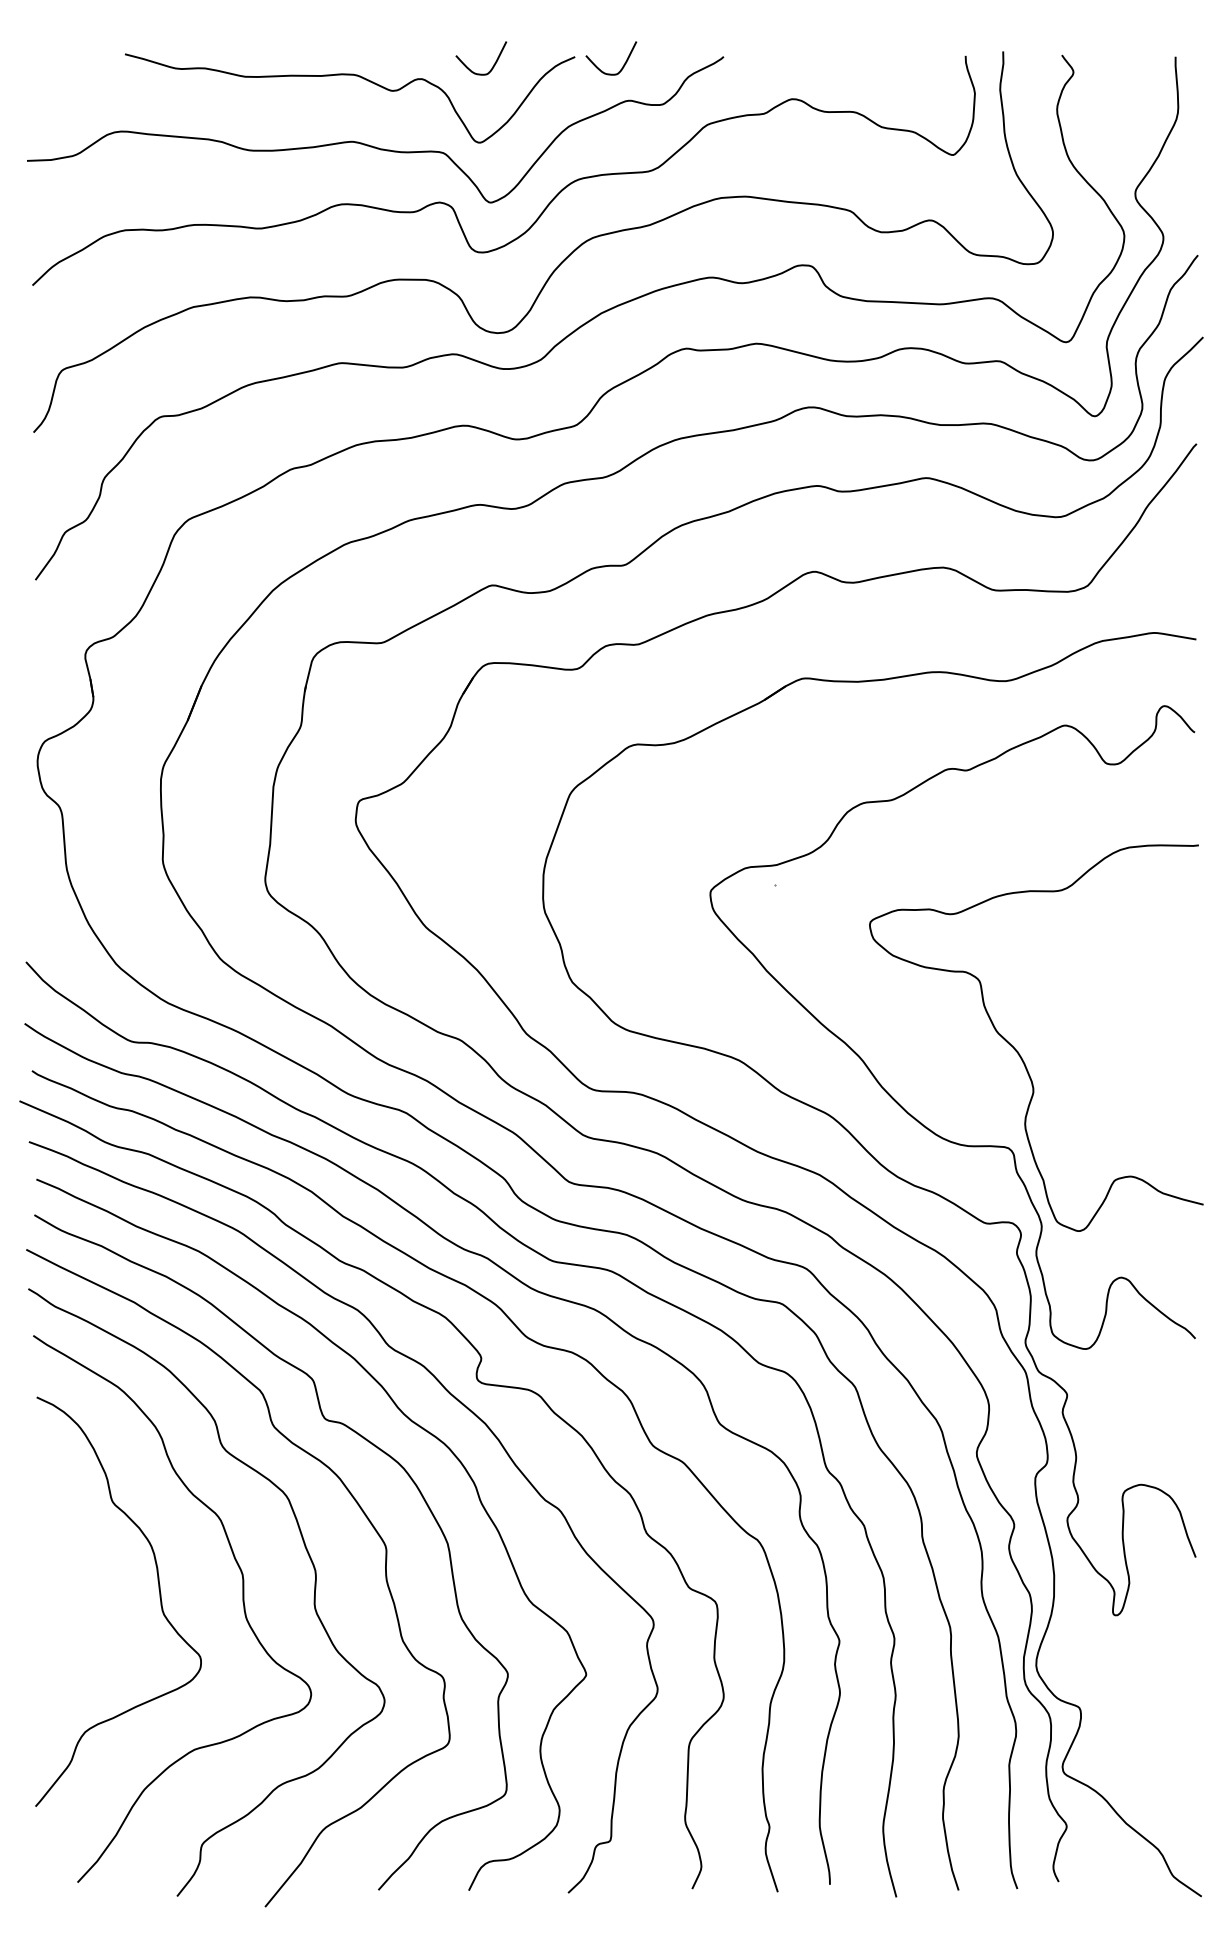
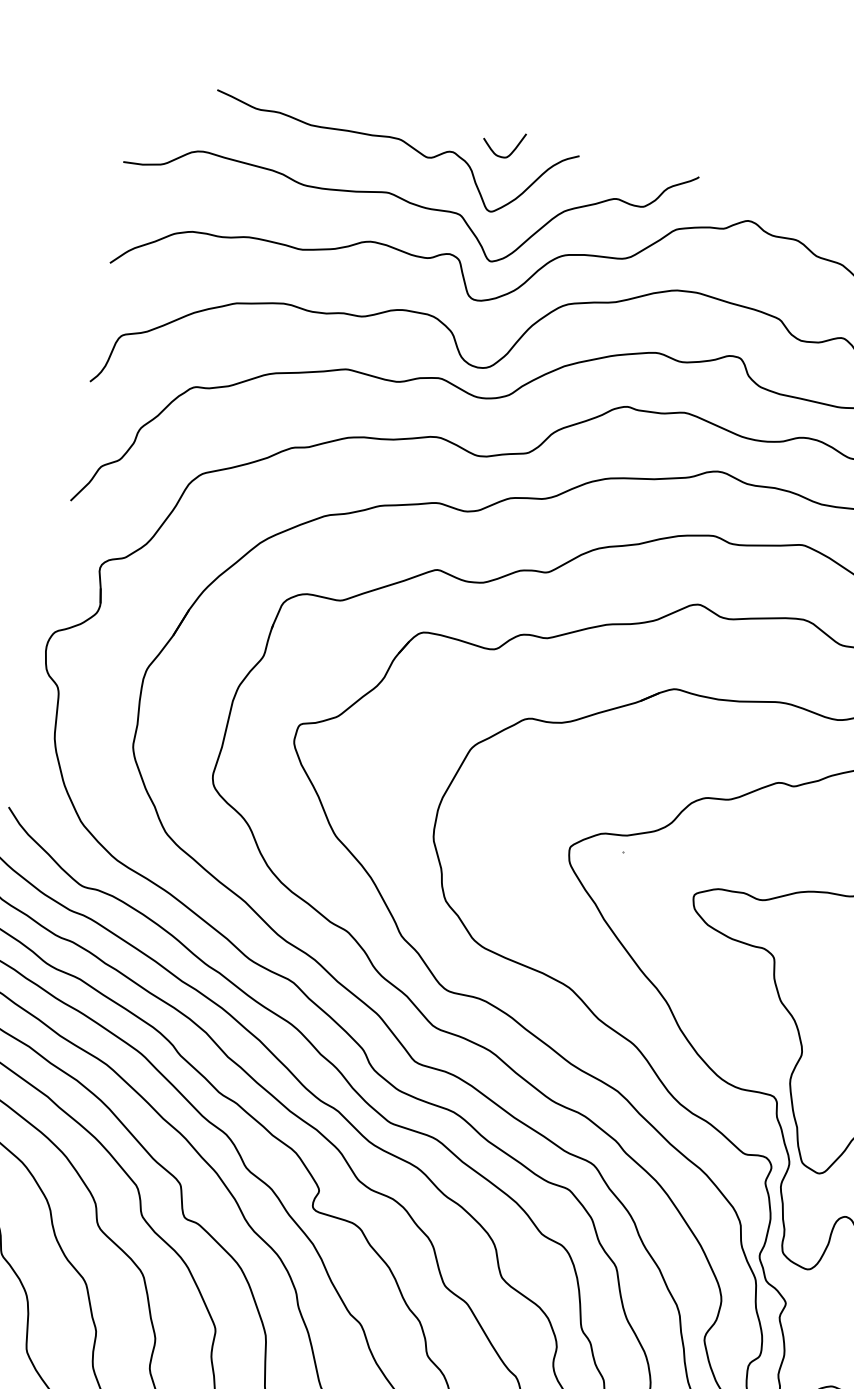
curve: (623, 64) -> (617, 169), removed

